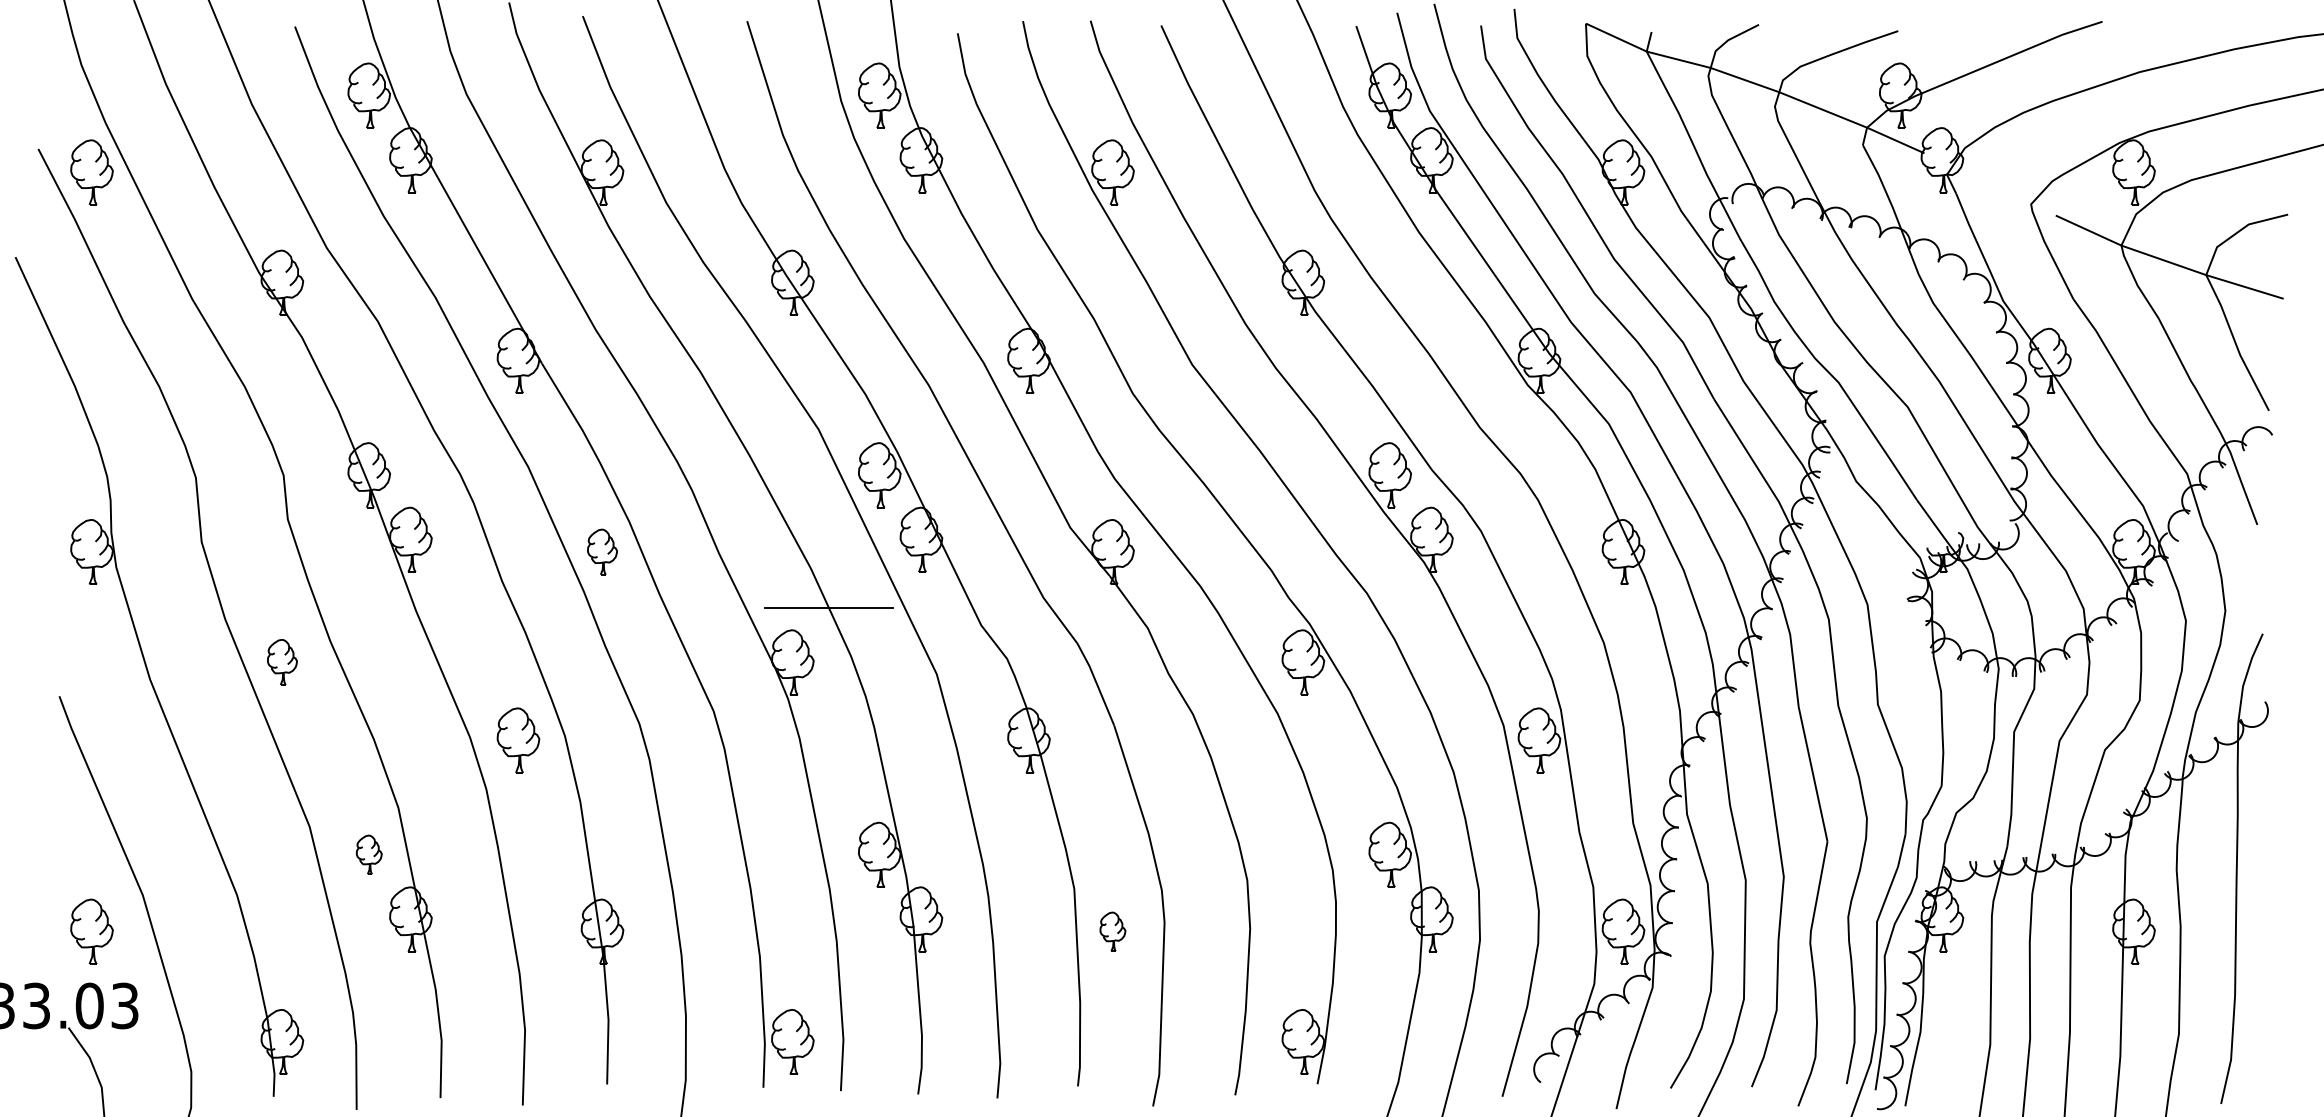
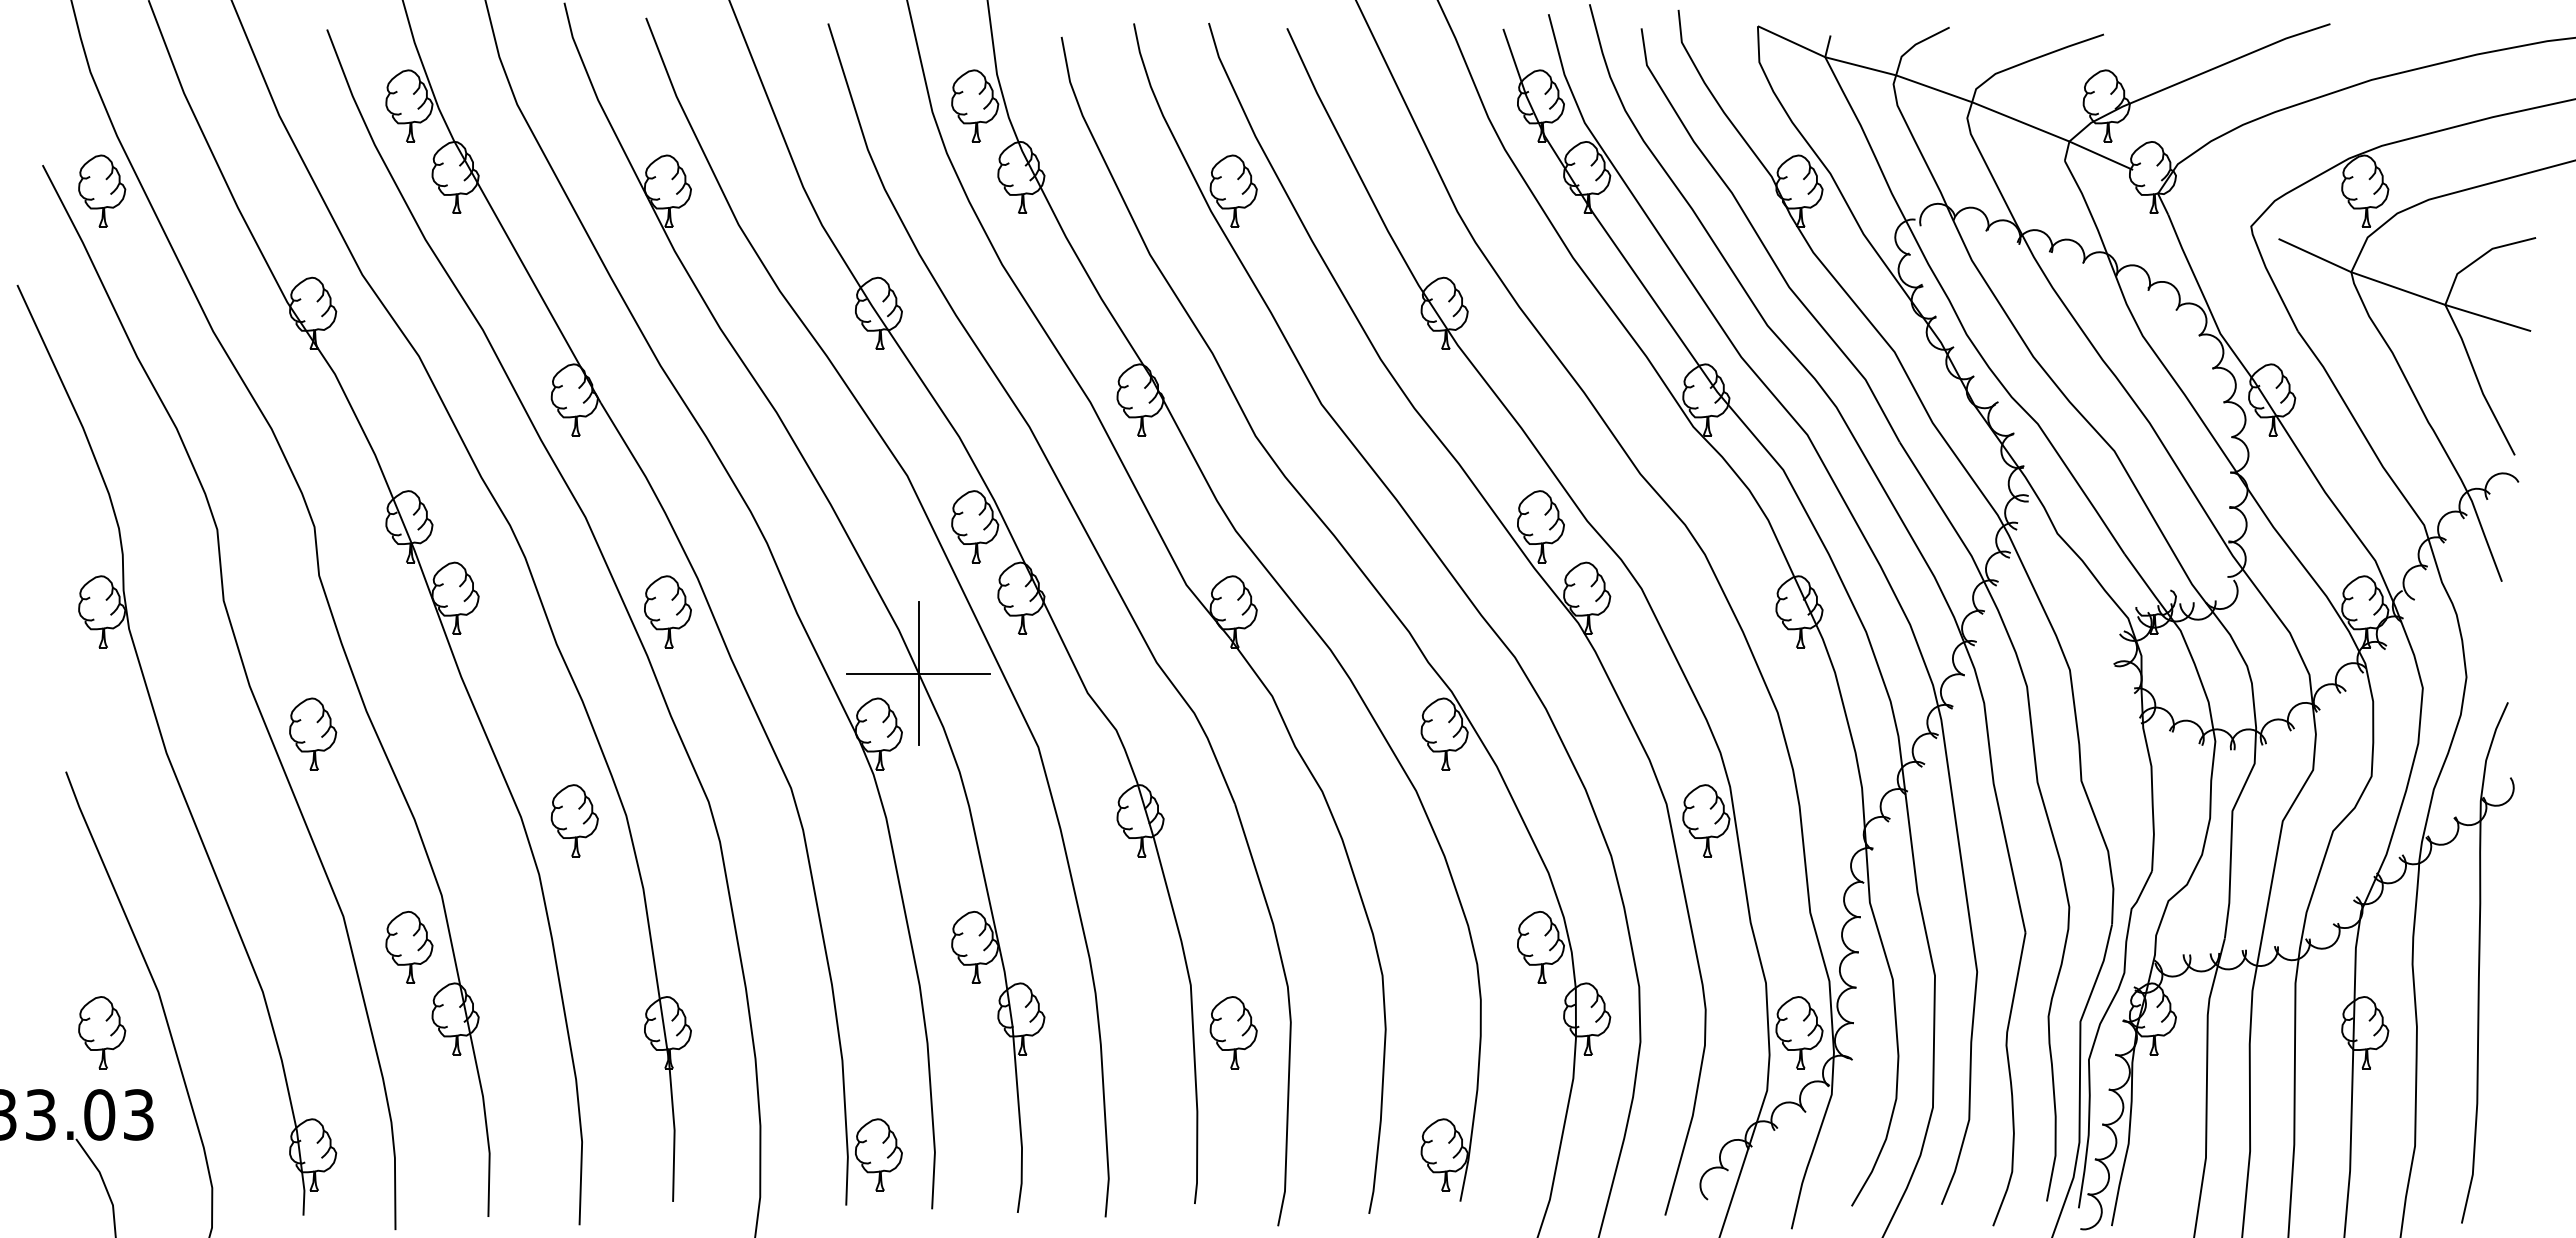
part: (602, 551) -> (667, 611), size x1.43
line: (828, 607) -> (918, 673), added
part: (282, 661) -> (313, 733), size x1.43
part: (369, 854) -> (409, 947), size x1.67
part: (1112, 931) -> (1233, 1032), size x1.67

